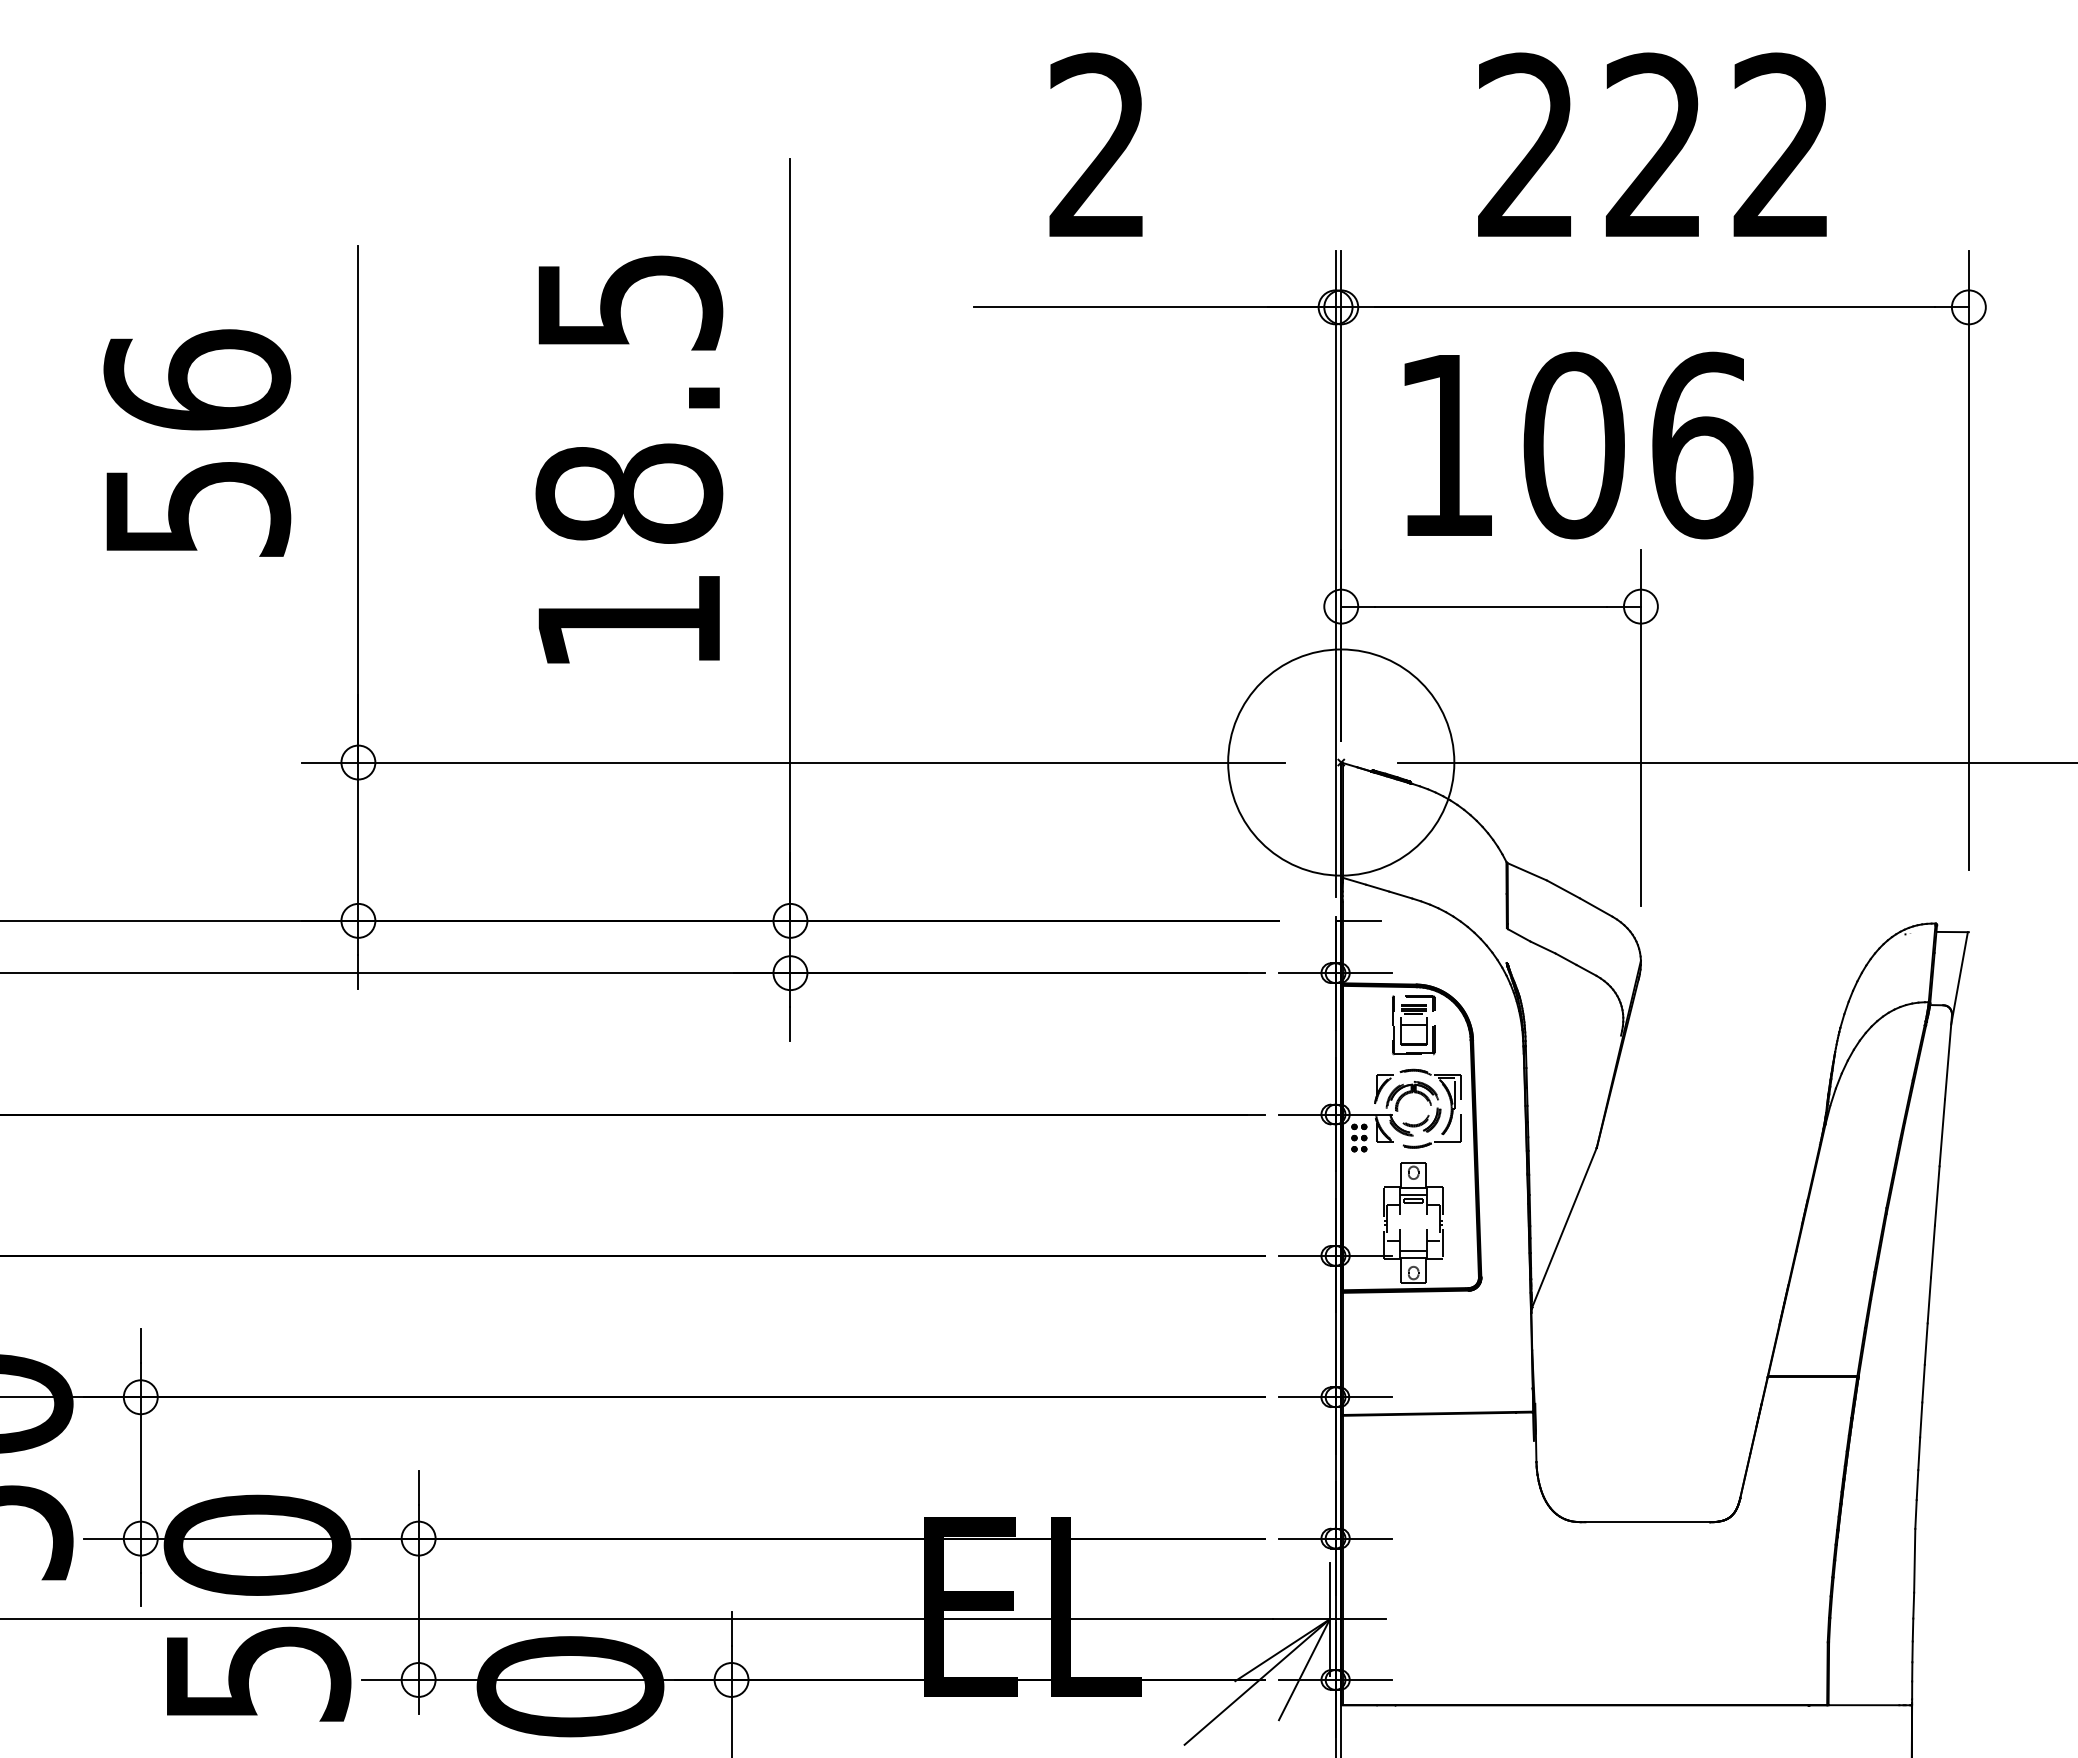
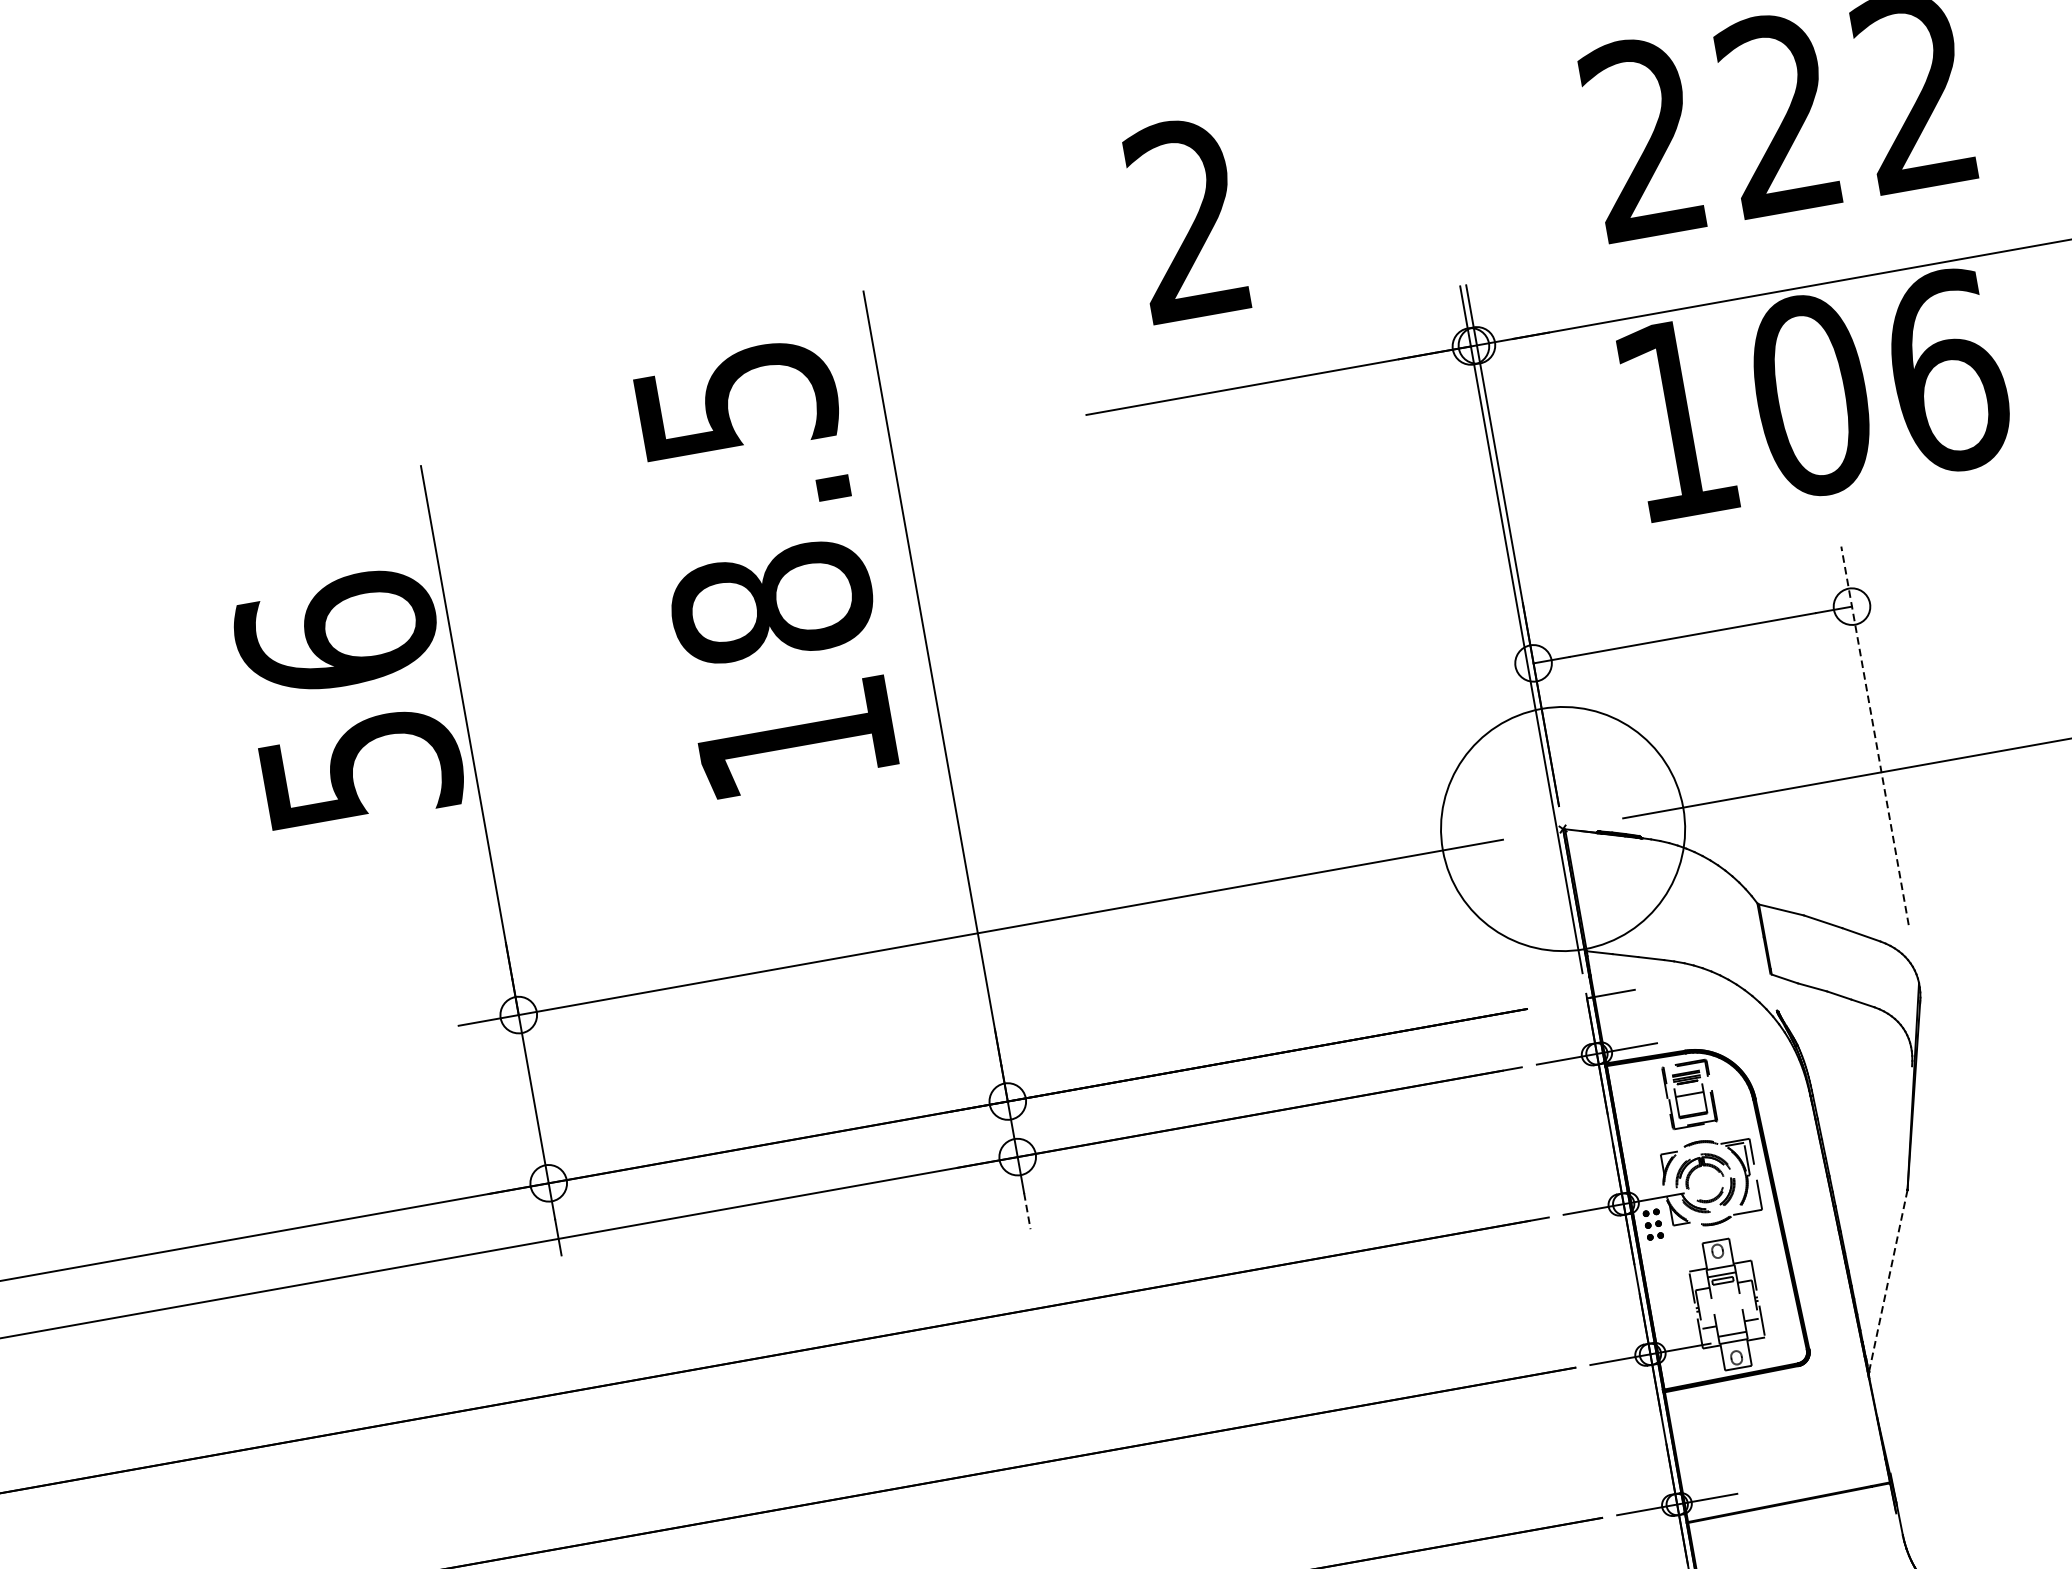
text: (197, 442) -> (348, 698), moved
text: (1578, 445) -> (1815, 394), moved
text: (629, 459) -> (765, 567), moved
line: (1640, 727) -> (1874, 735), solid -> dashed
line: (790, 1024) -> (1027, 1211), solid -> dashed
line: (1564, 1228) -> (1888, 1281), solid -> dashed

